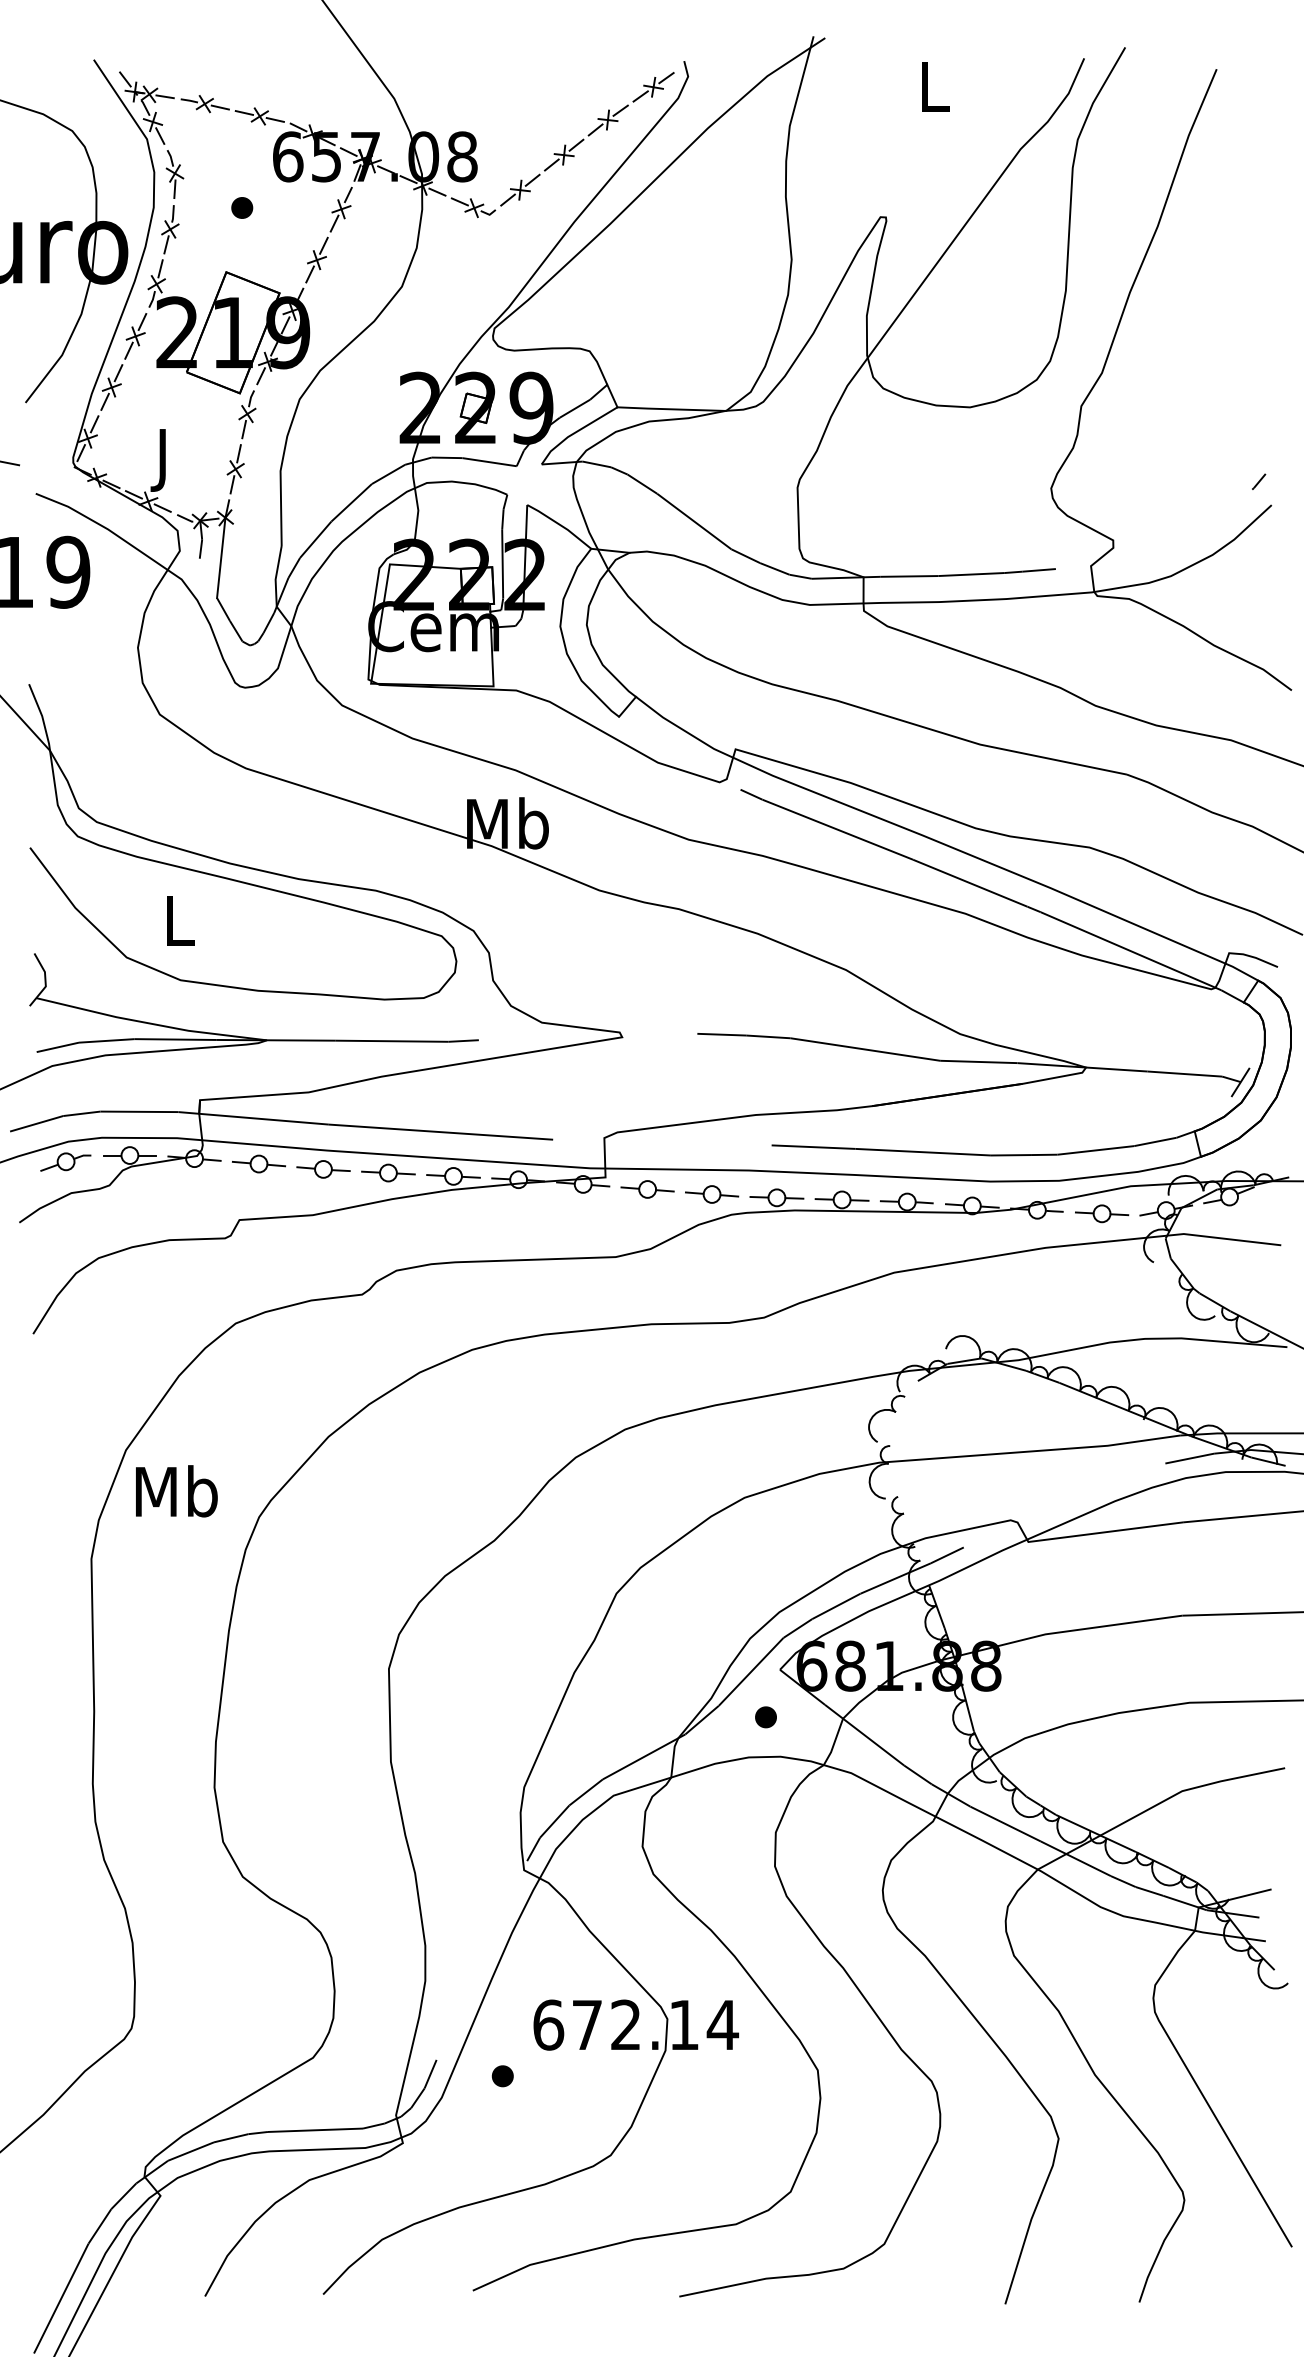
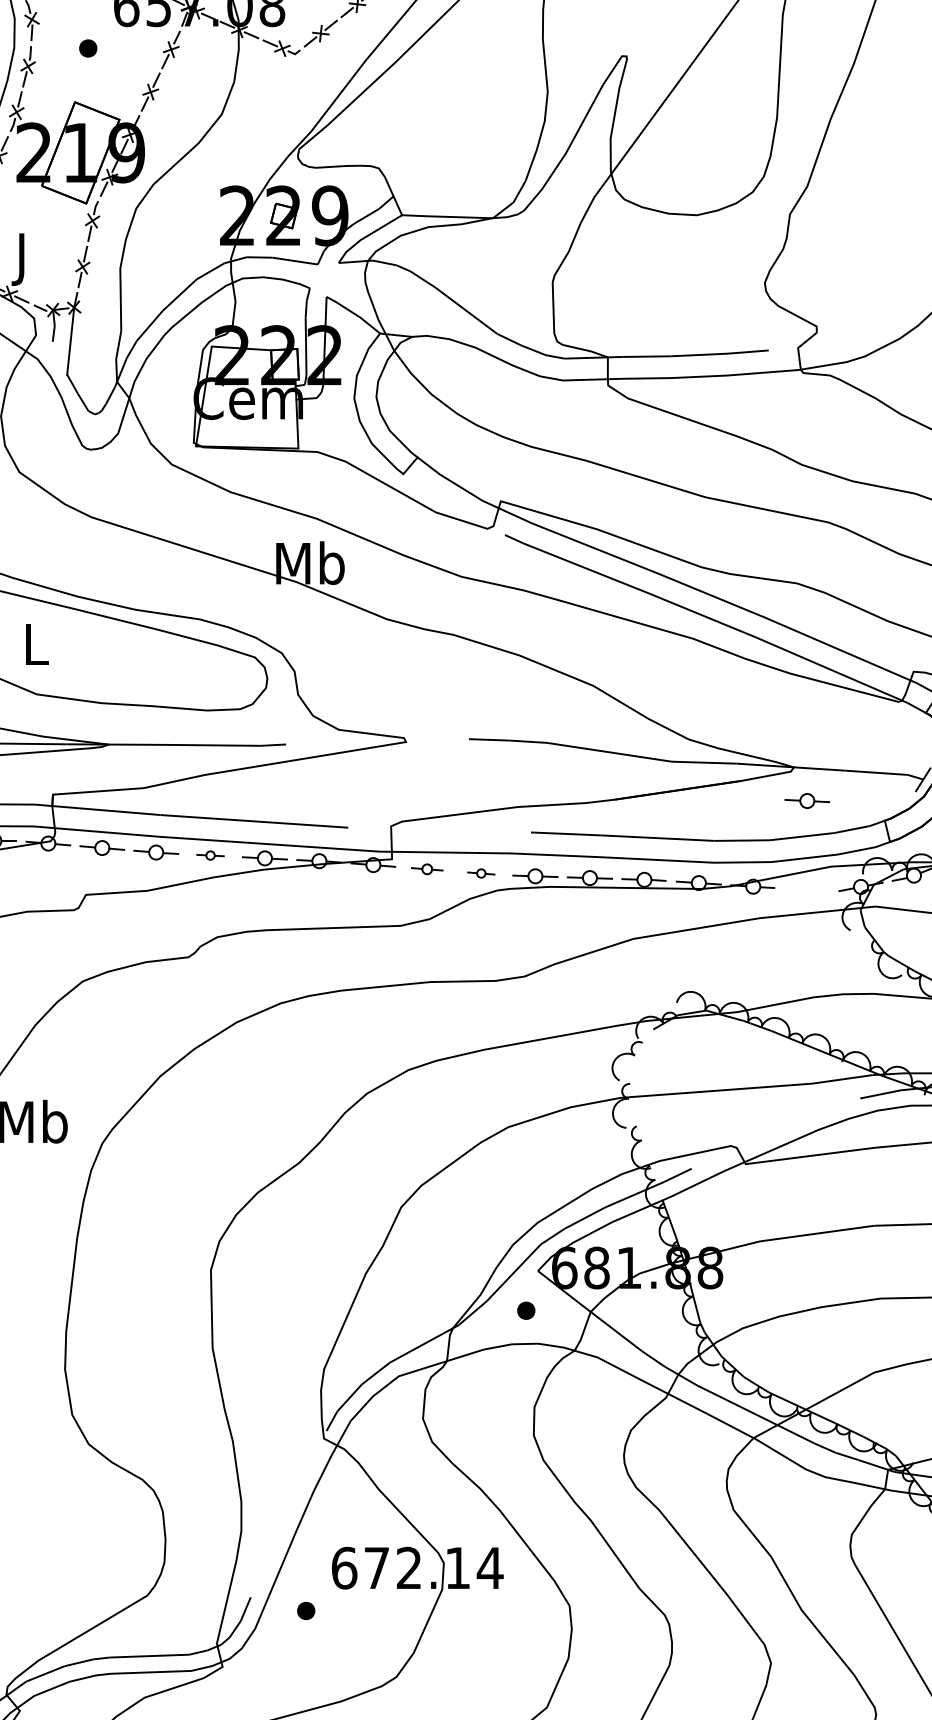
part: (388, 1172) -> (210, 855), size x0.6
part: (647, 1189) -> (427, 869), size x0.7
part: (712, 1194) -> (481, 873), size x0.6
part: (1102, 1213) -> (807, 800), moved

